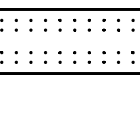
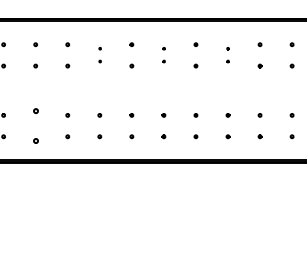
part: (45, 24) -> (99, 53), size x0.6
part: (74, 24) -> (163, 53), size x0.6
part: (103, 24) -> (227, 53), size x0.6
part: (15, 57) -> (33, 126), size x1.4

